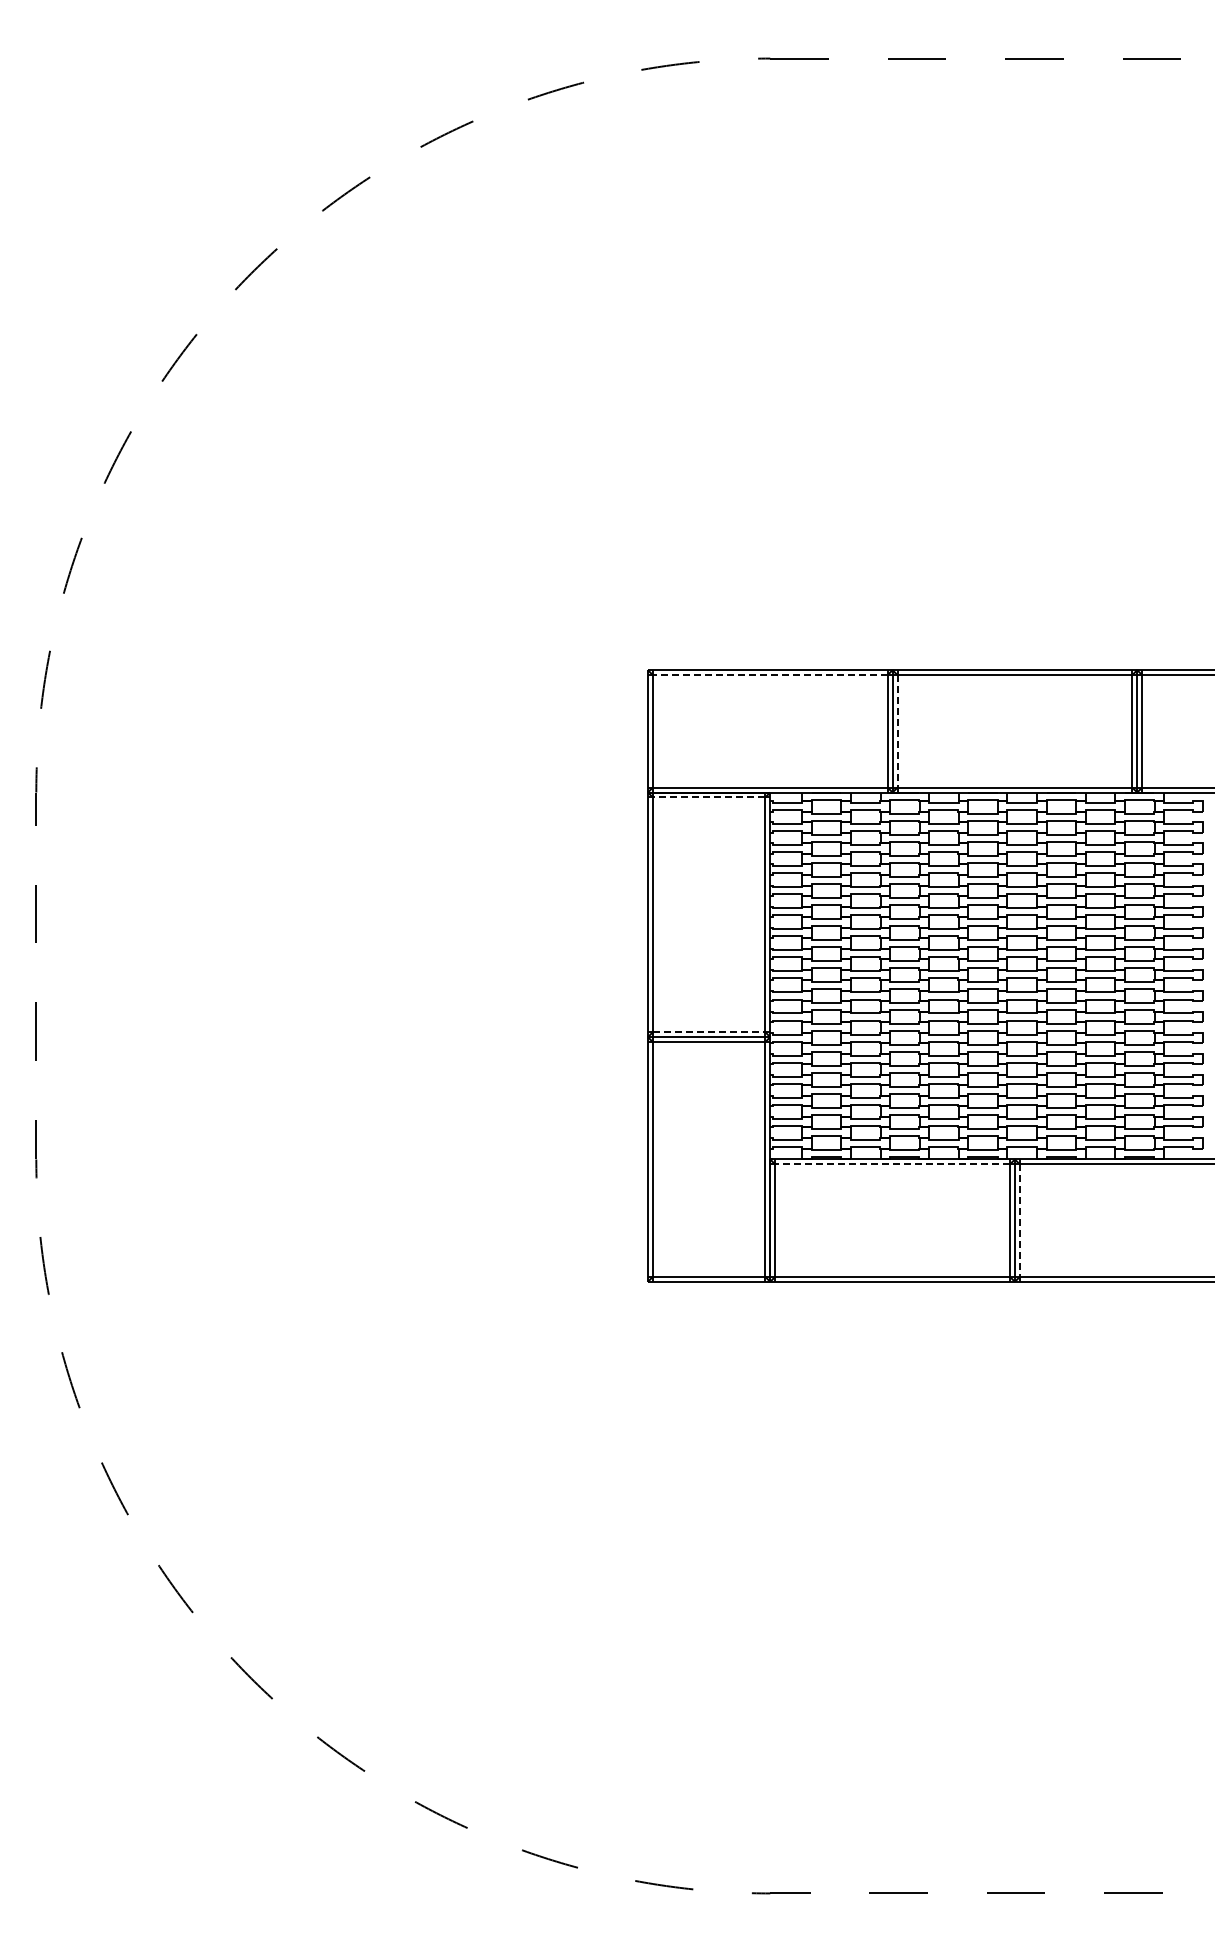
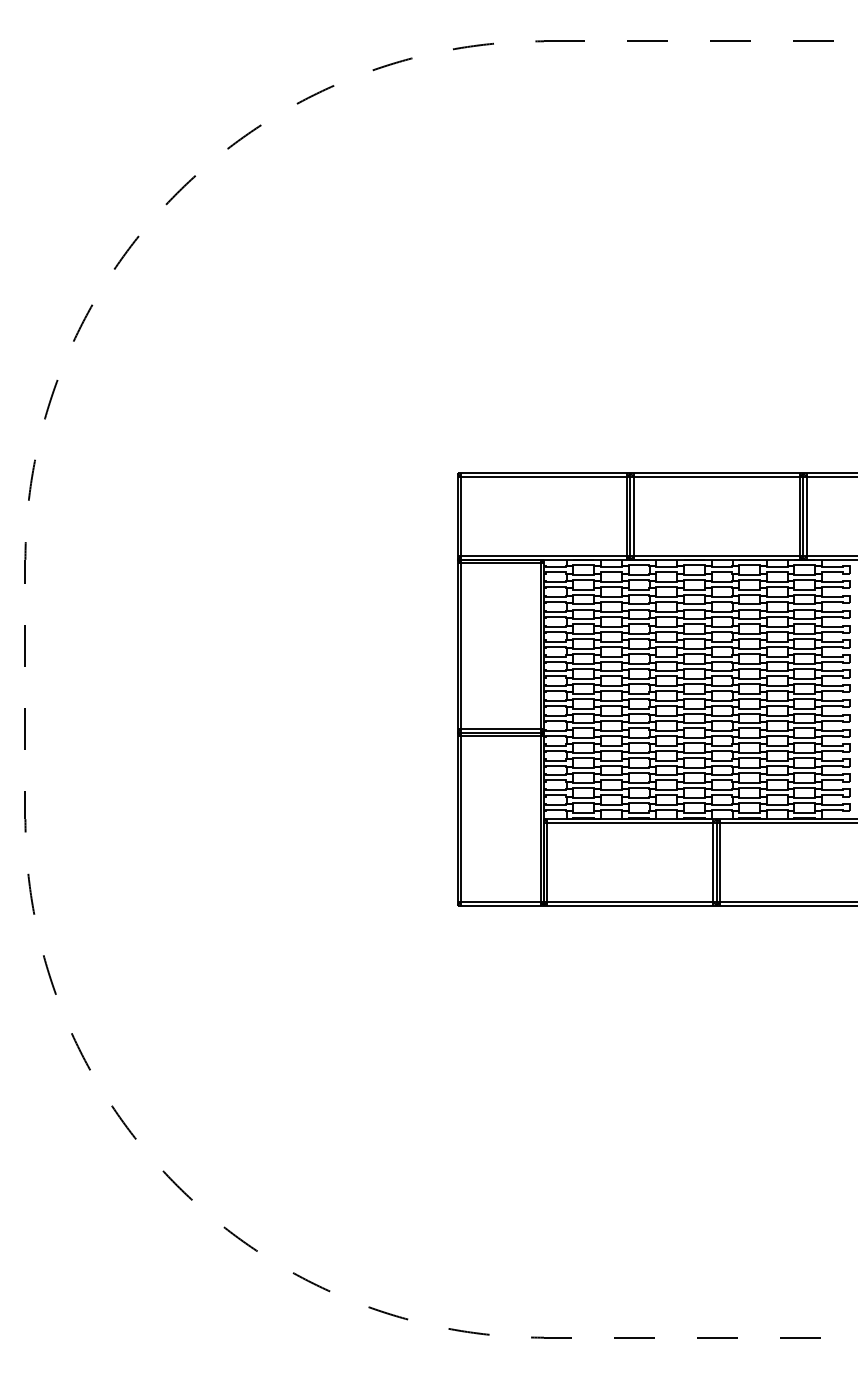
line: (769, 675) -> (543, 477), dashed -> solid
line: (897, 731) -> (633, 516), dashed -> solid
line: (708, 797) -> (500, 563), dashed -> solid
line: (709, 1032) -> (501, 729), dashed -> solid
line: (892, 1164) -> (630, 822), dashed -> solid
line: (1019, 1221) -> (720, 862), dashed -> solid

